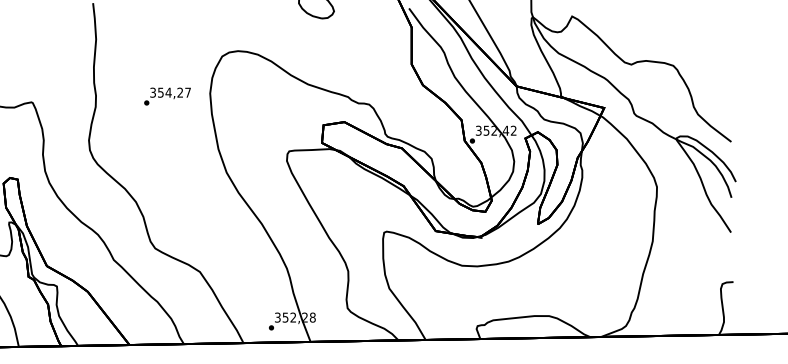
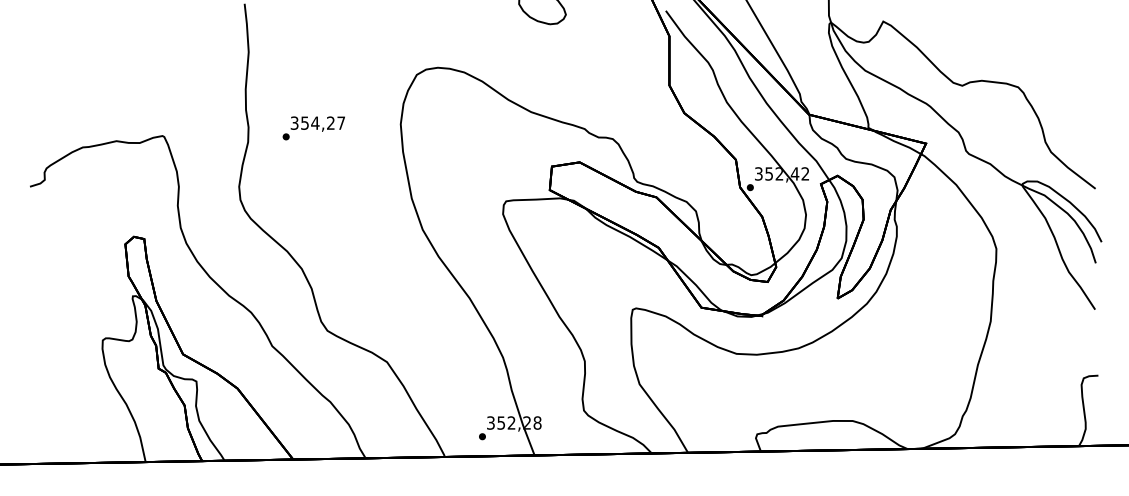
text: (167, 96) -> (313, 128), moved

